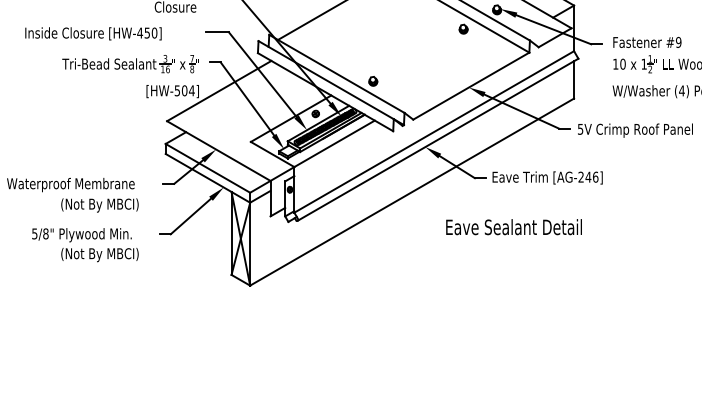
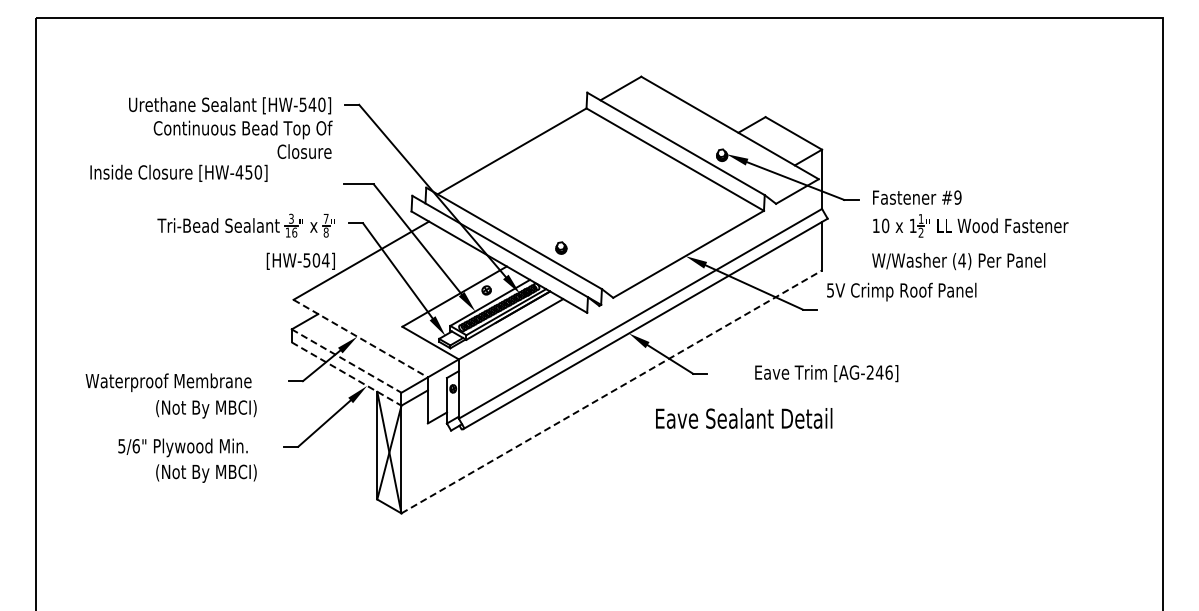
part: (463, 29) -> (678, 180), removed
text: (93, 33) -> (178, 172), moved
text: (635, 130) -> (901, 291), moved
line: (218, 150) -> (360, 338), solid -> dashed
line: (208, 168) -> (347, 361), solid -> dashed
text: (547, 177) -> (826, 373), moved
line: (208, 178) -> (347, 374), solid -> dashed
line: (411, 191) -> (611, 391), solid -> dashed
text: (514, 227) -> (744, 418), moved
text: (45, 234) -> (135, 446), 5/8" -> 5/6"

